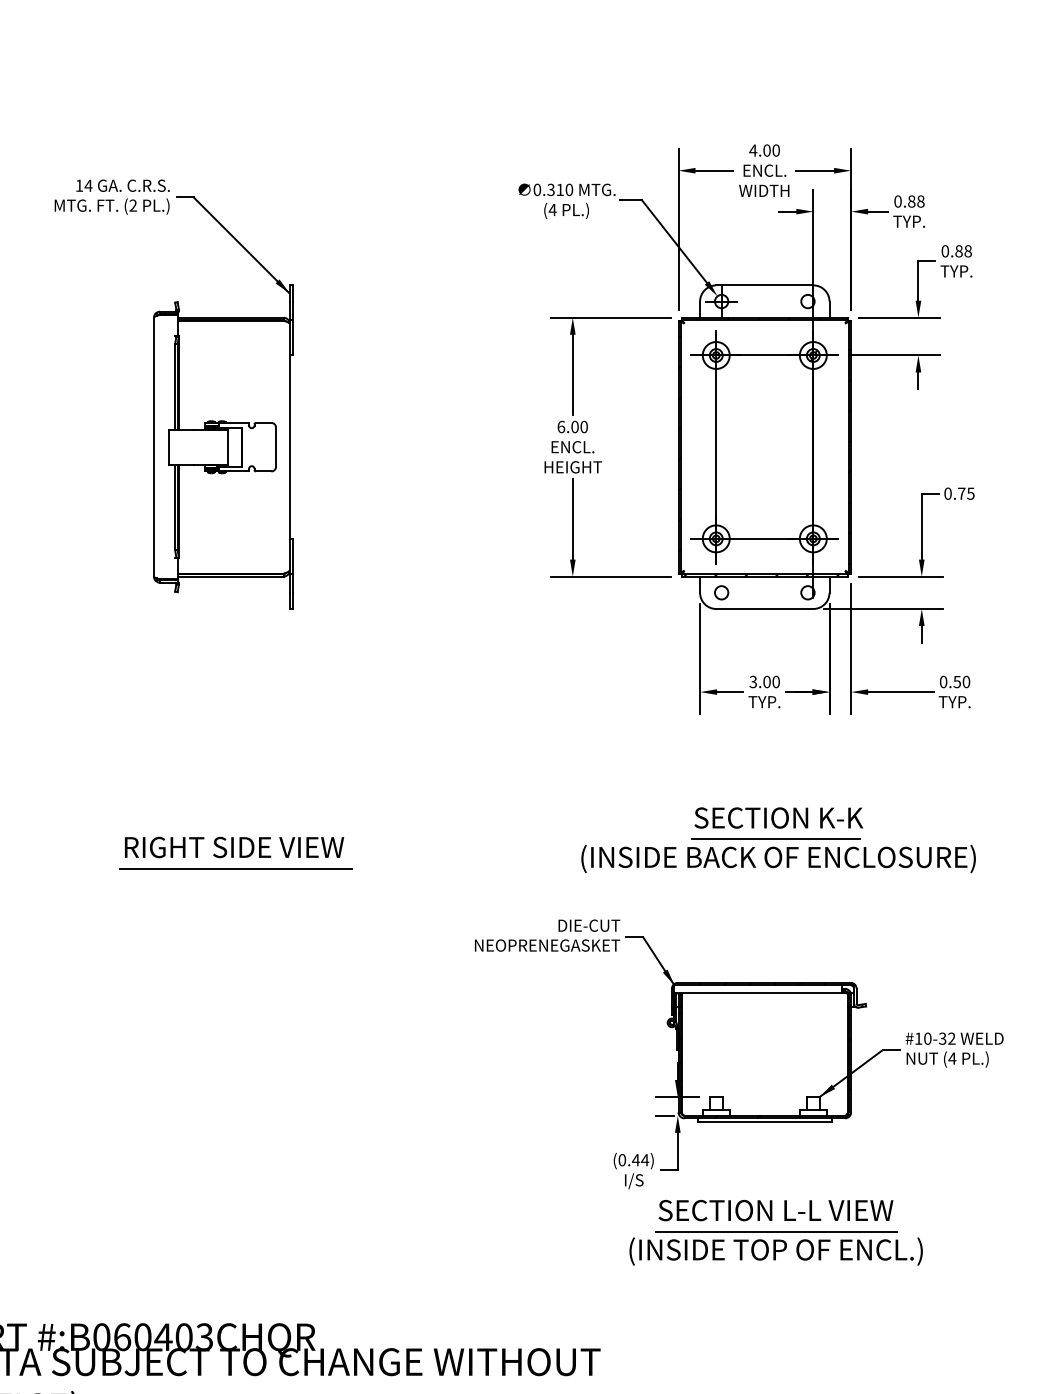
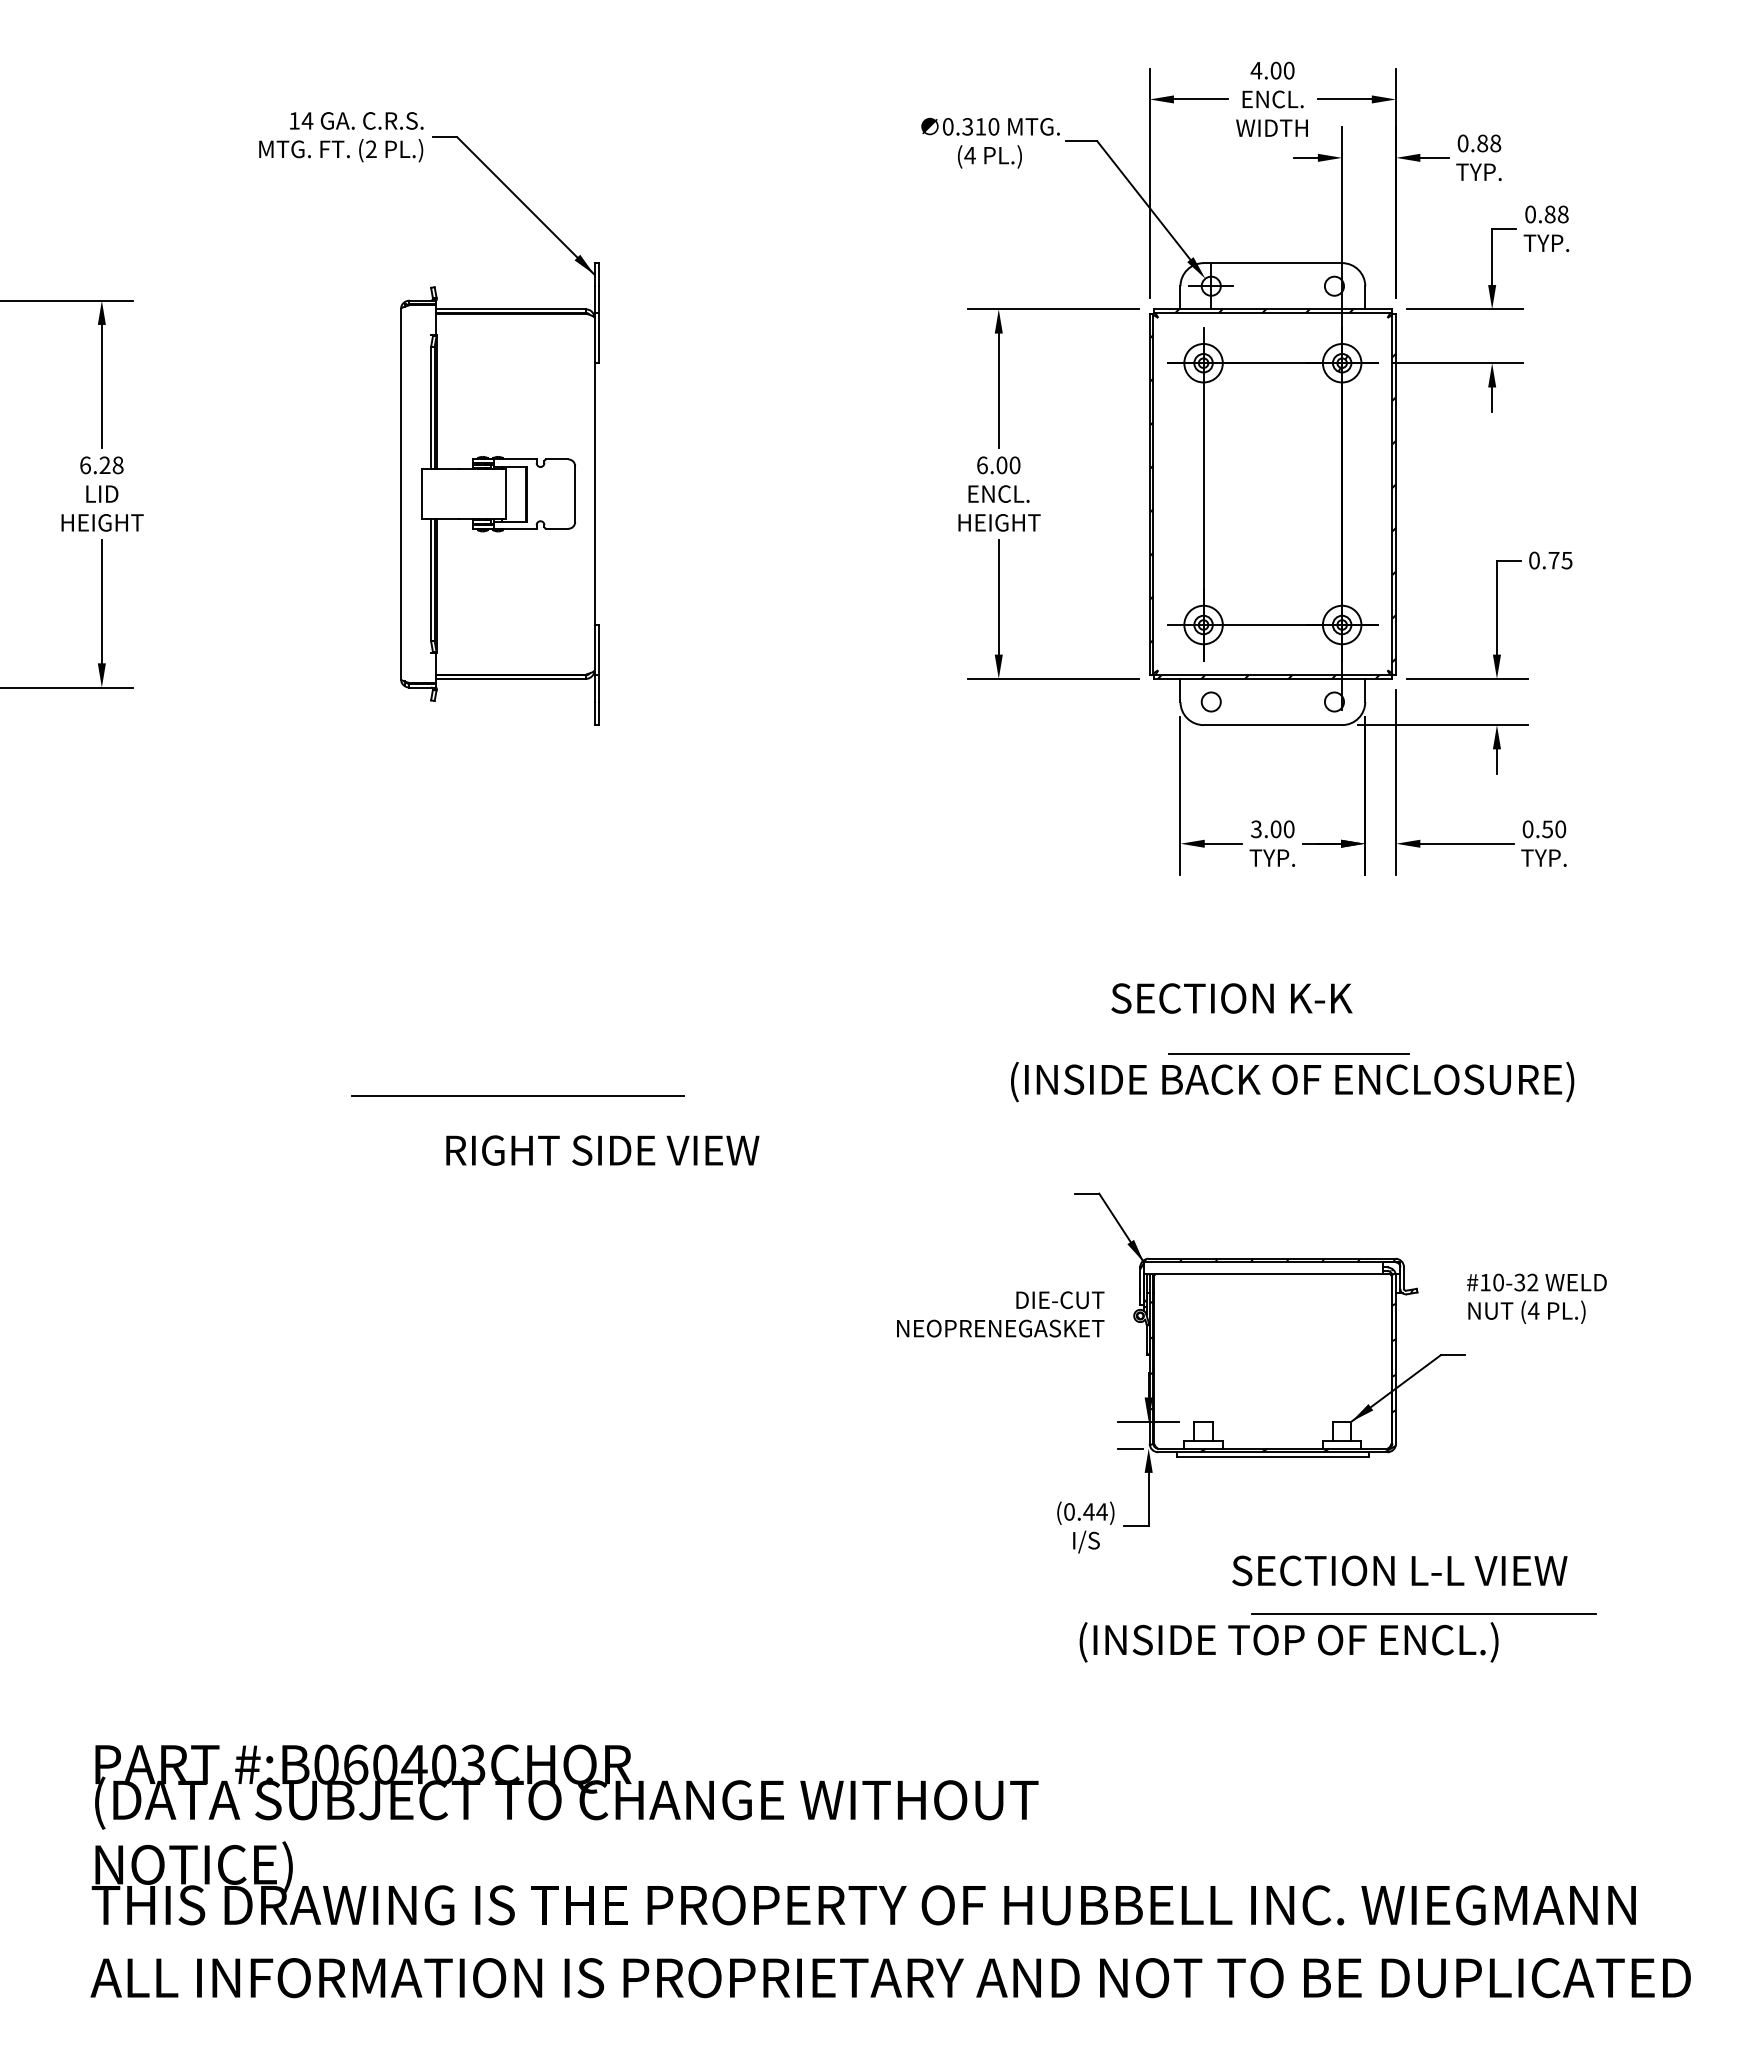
text: (778, 818) -> (1231, 998), moved
text: (234, 847) -> (602, 1150), moved
text: (547, 935) -> (1000, 1314), moved
text: (954, 1049) -> (1536, 1298), moved
text: (775, 1210) -> (1399, 1570), moved
line: (776, 1231) -> (1423, 1613), moved

